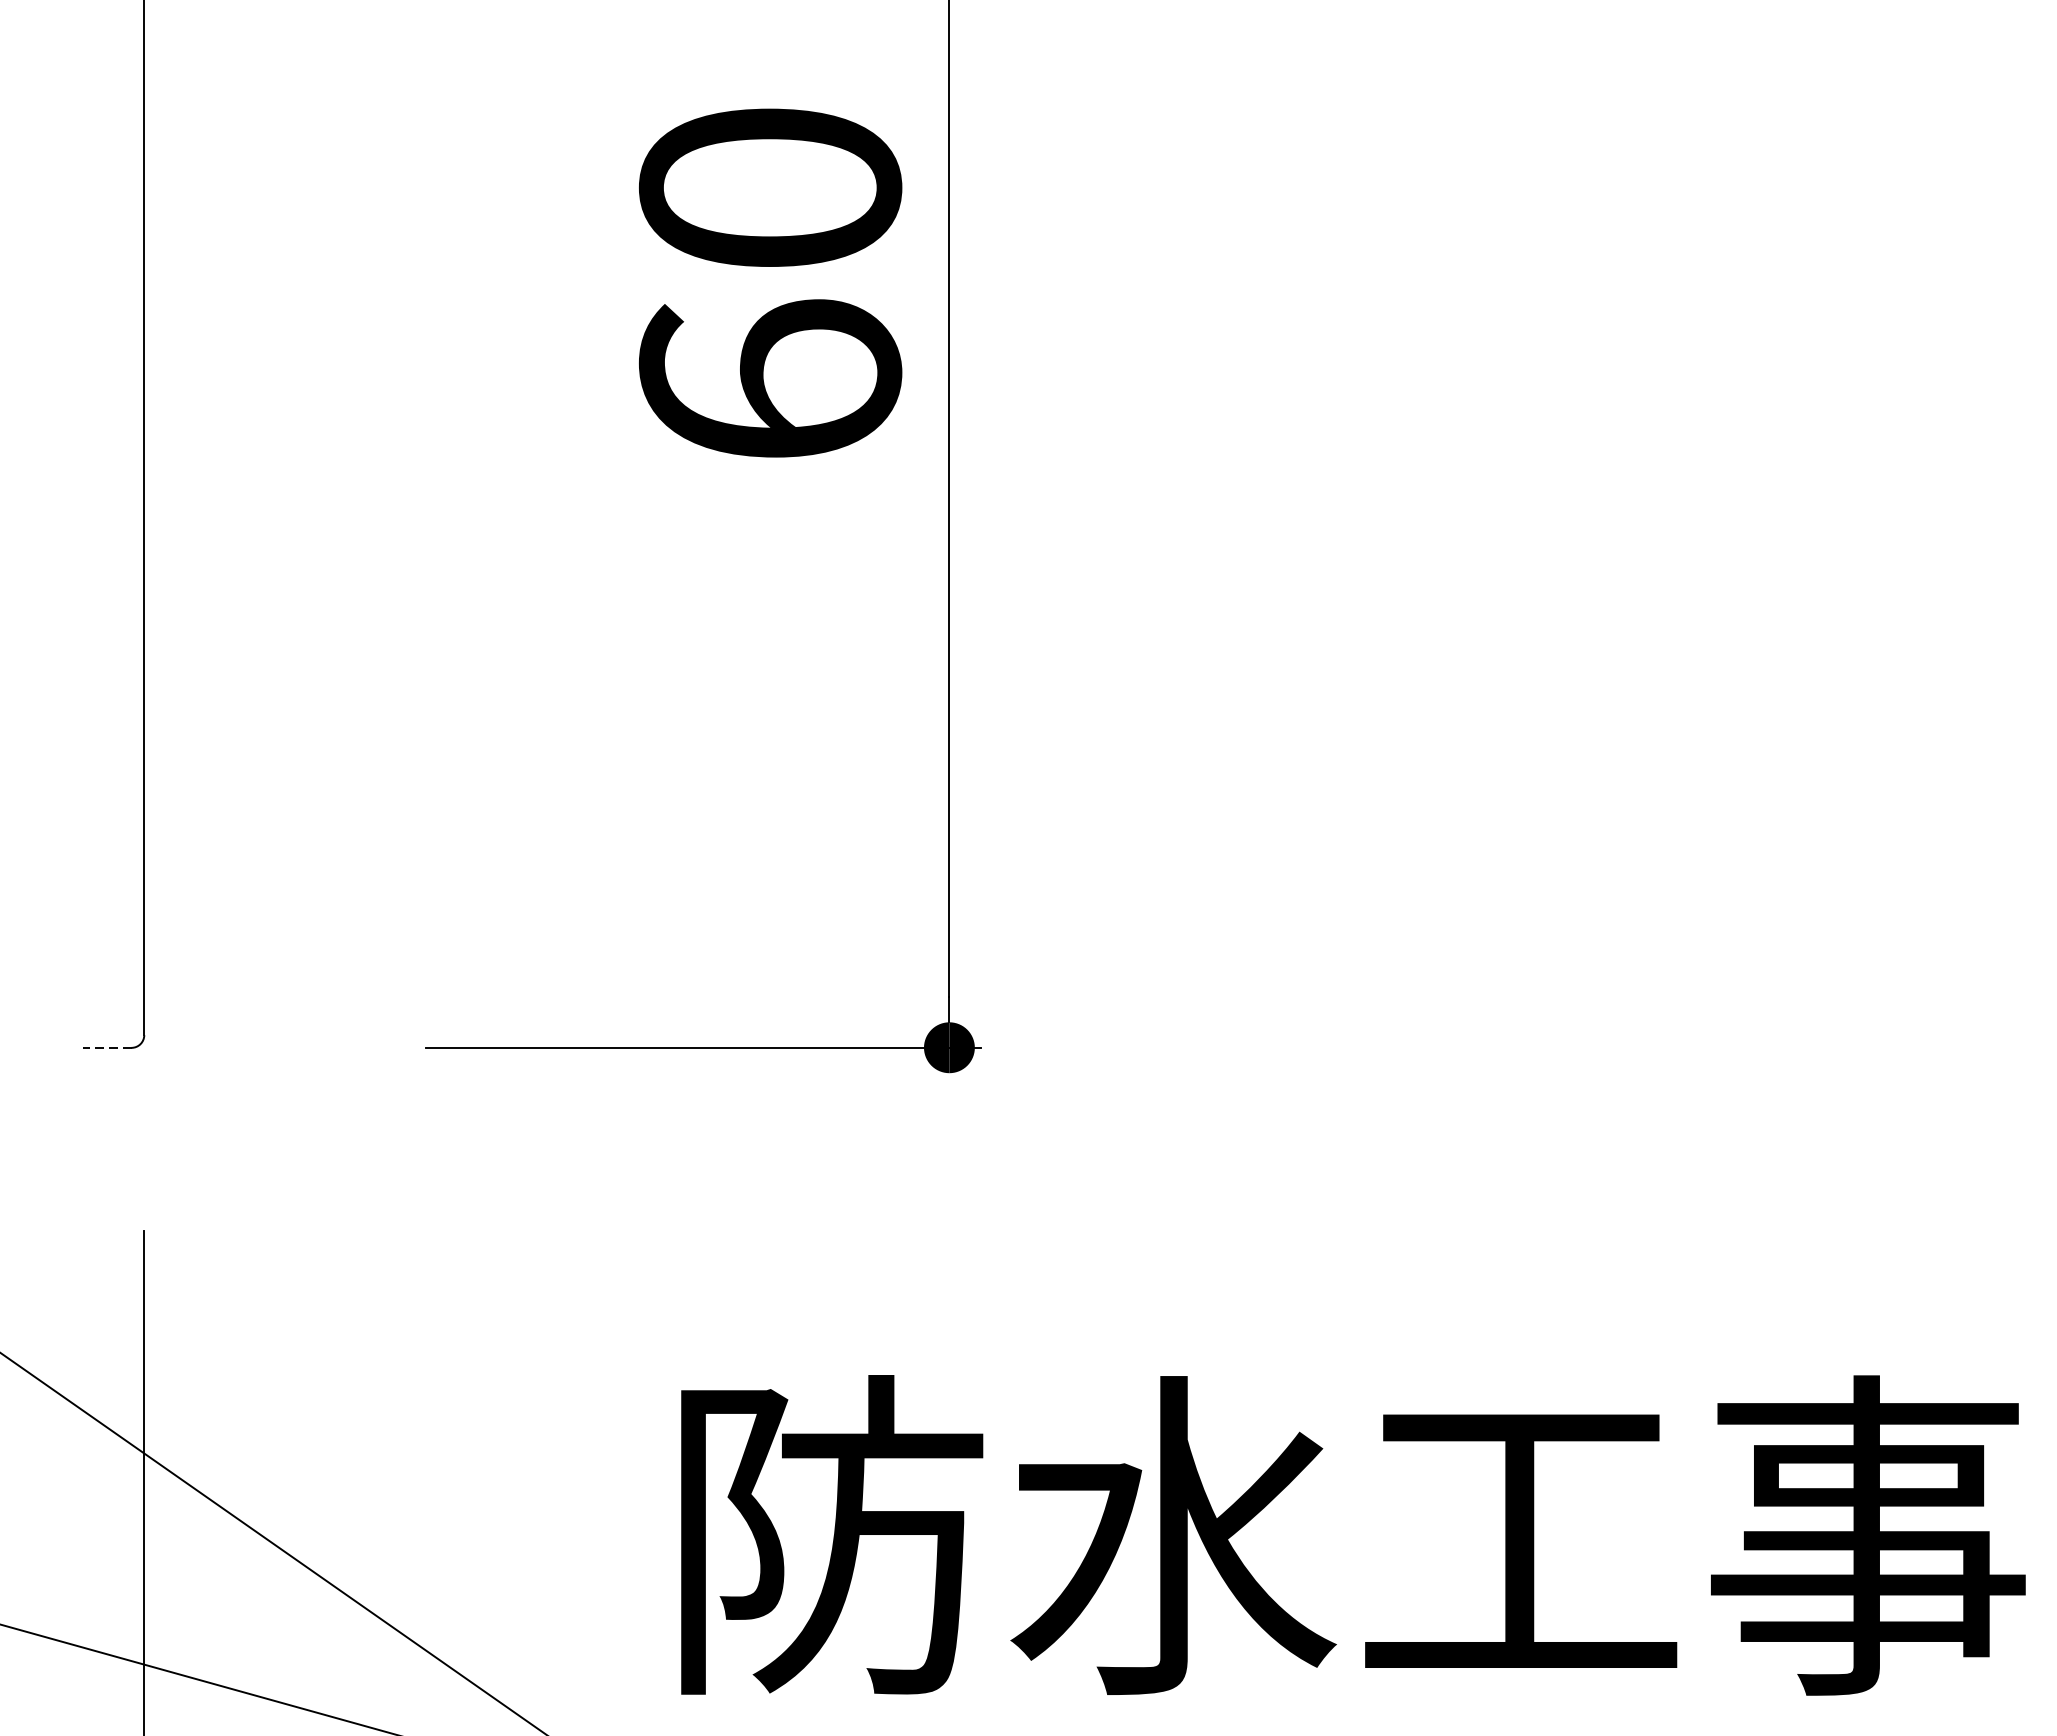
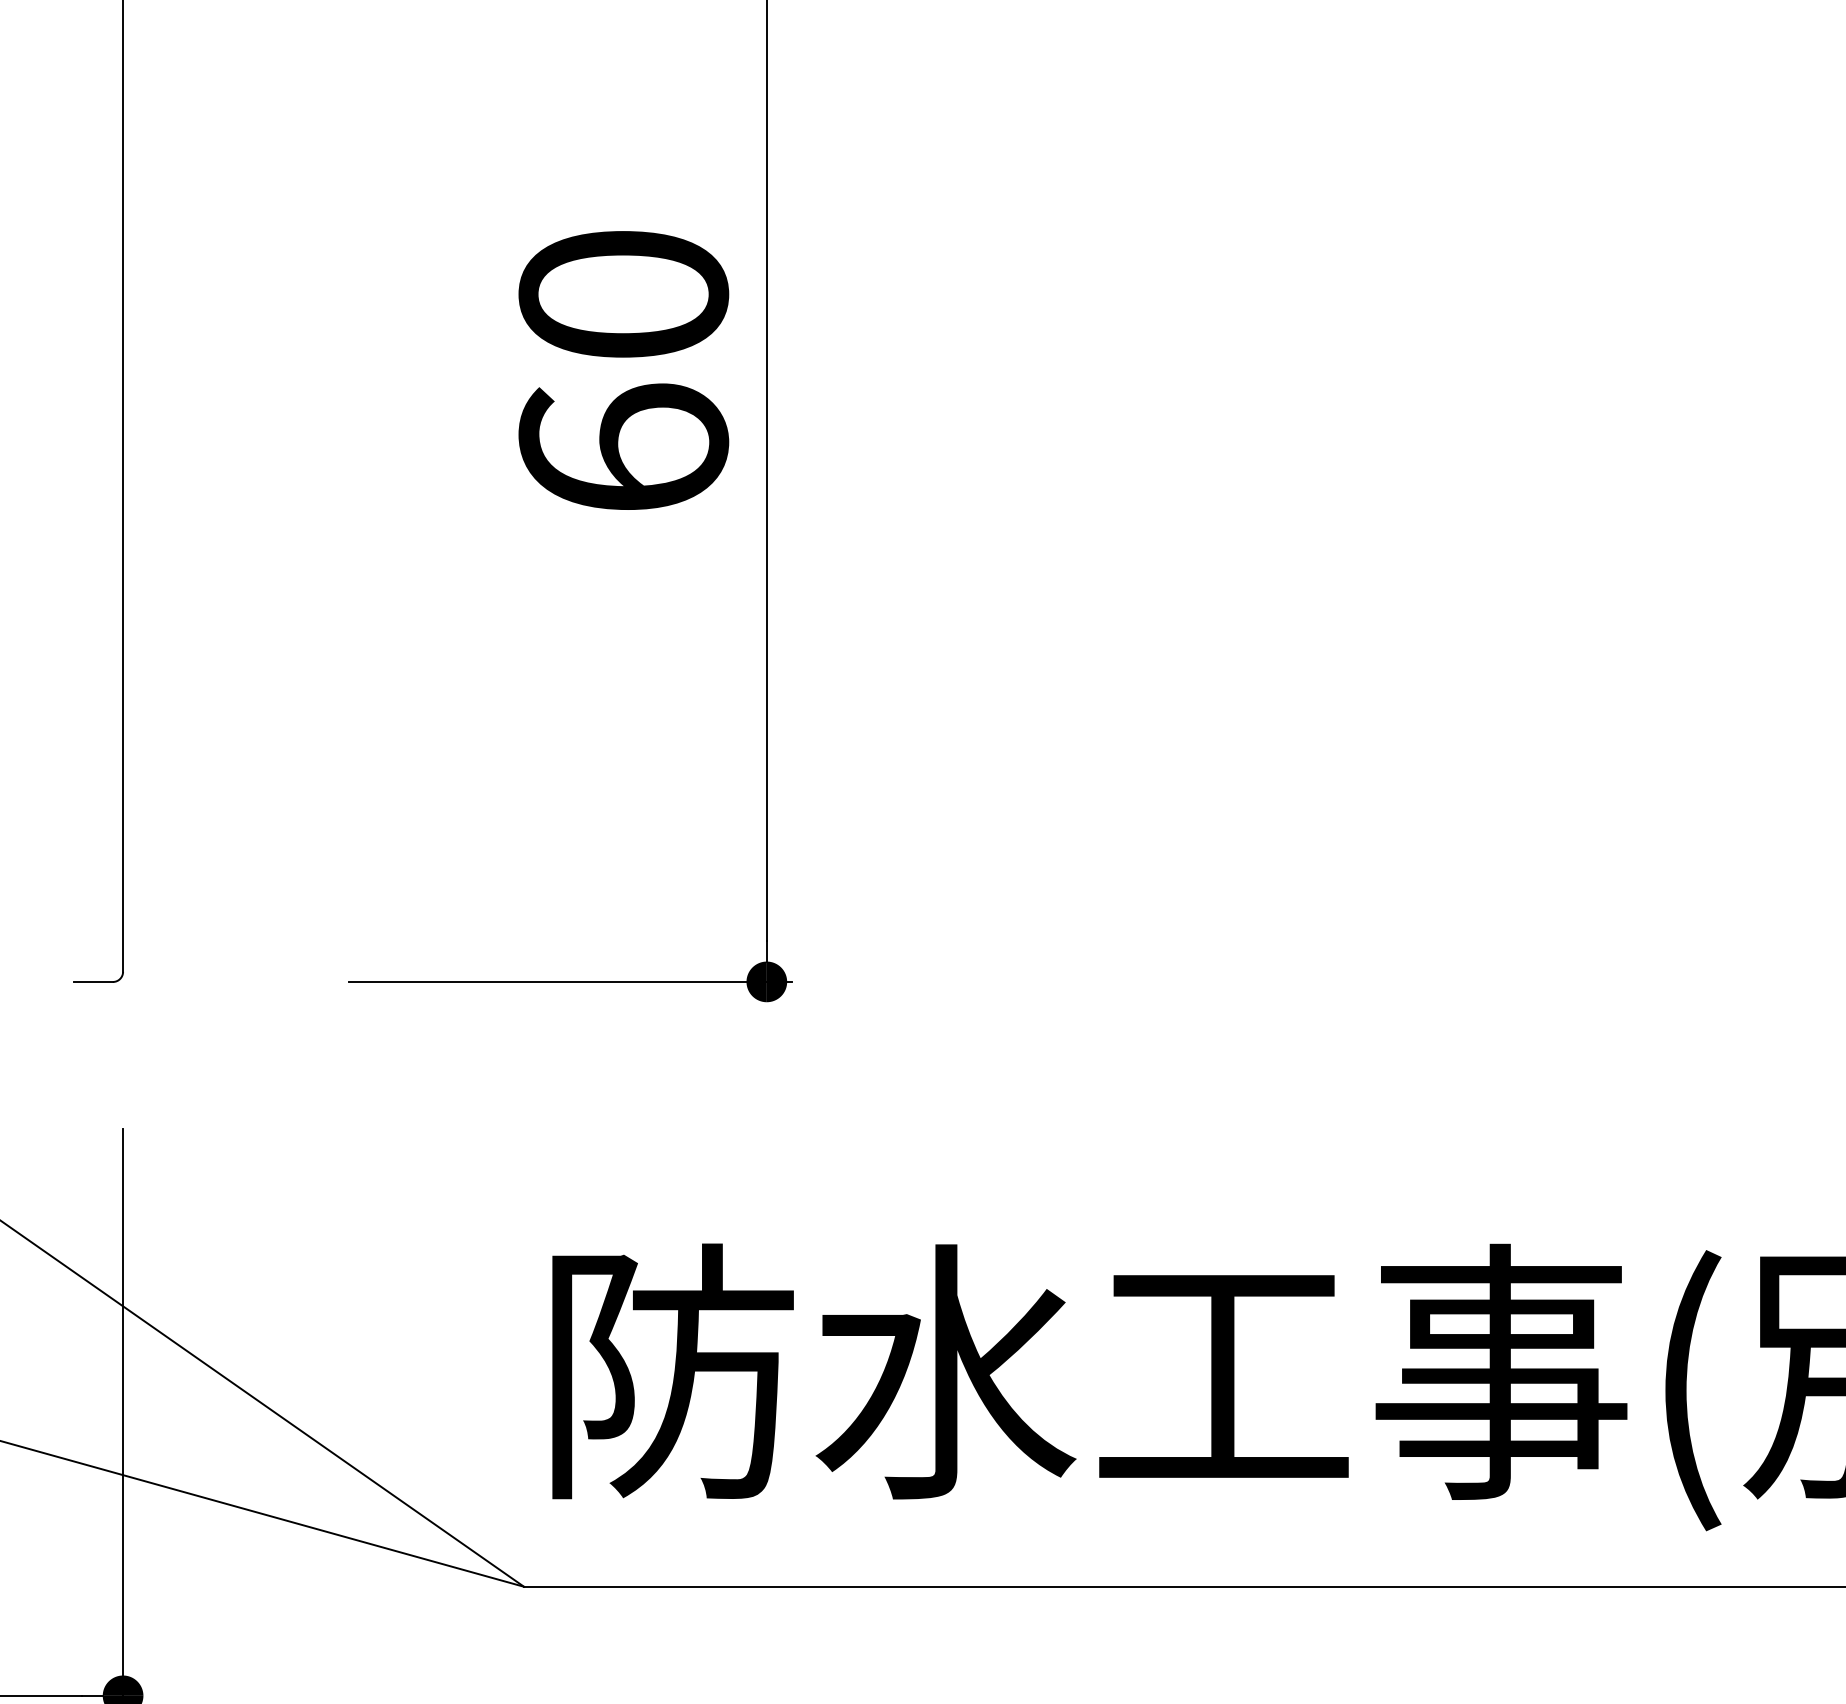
line: (107, 1048) -> (93, 982), dashed -> solid

